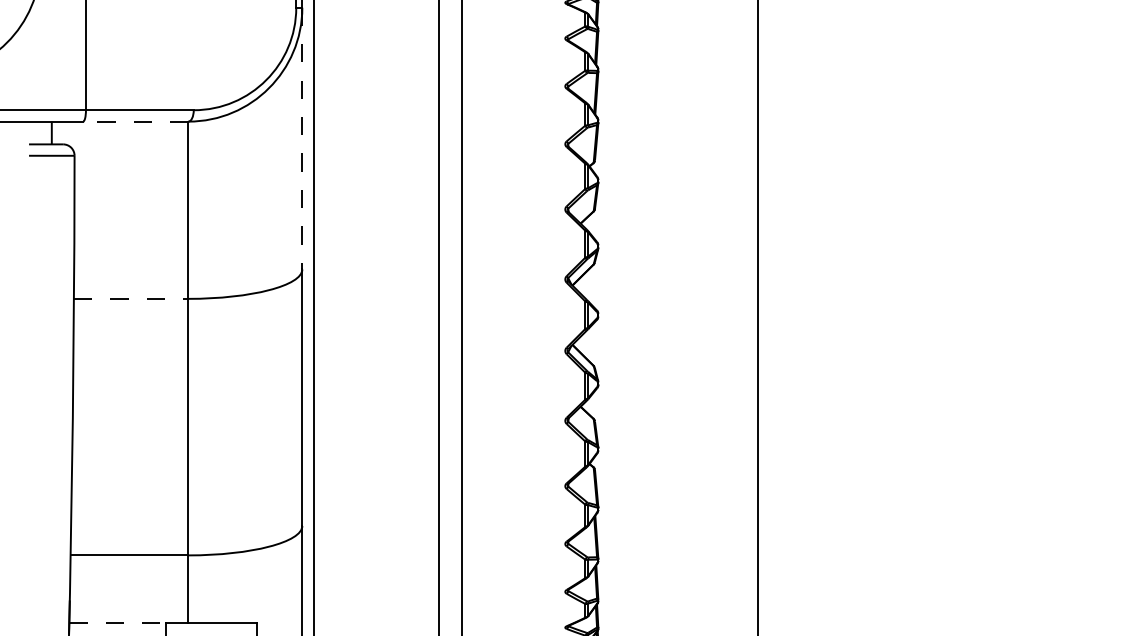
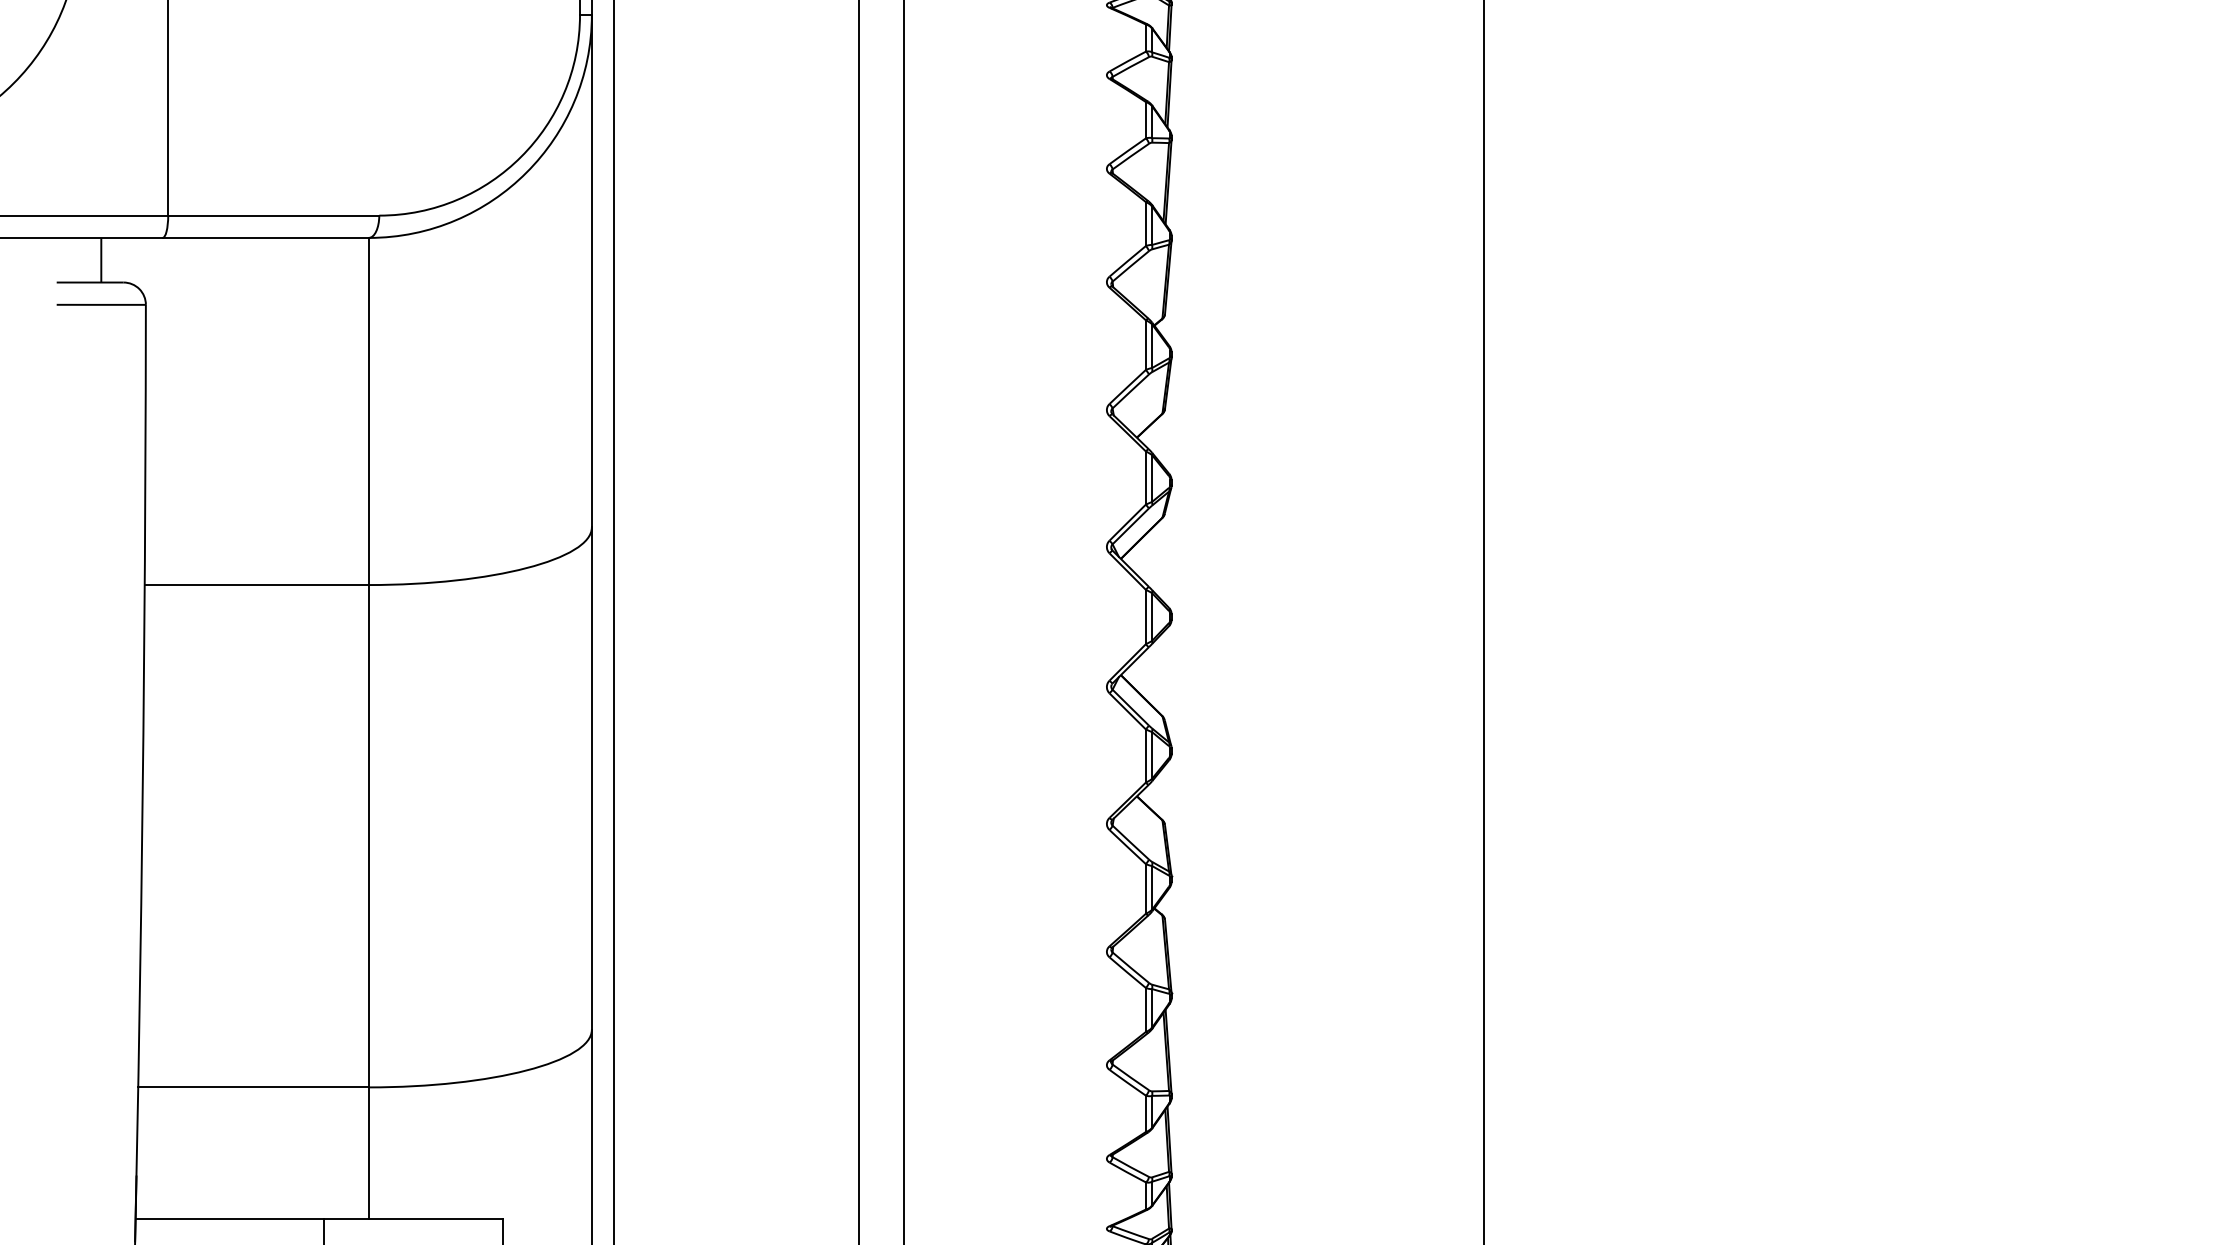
line: (135, 121) -> (265, 237), dashed -> solid
line: (302, 138) -> (592, 270), dashed -> solid
line: (131, 298) -> (257, 584), dashed -> solid
line: (118, 622) -> (231, 1218), dashed -> solid

